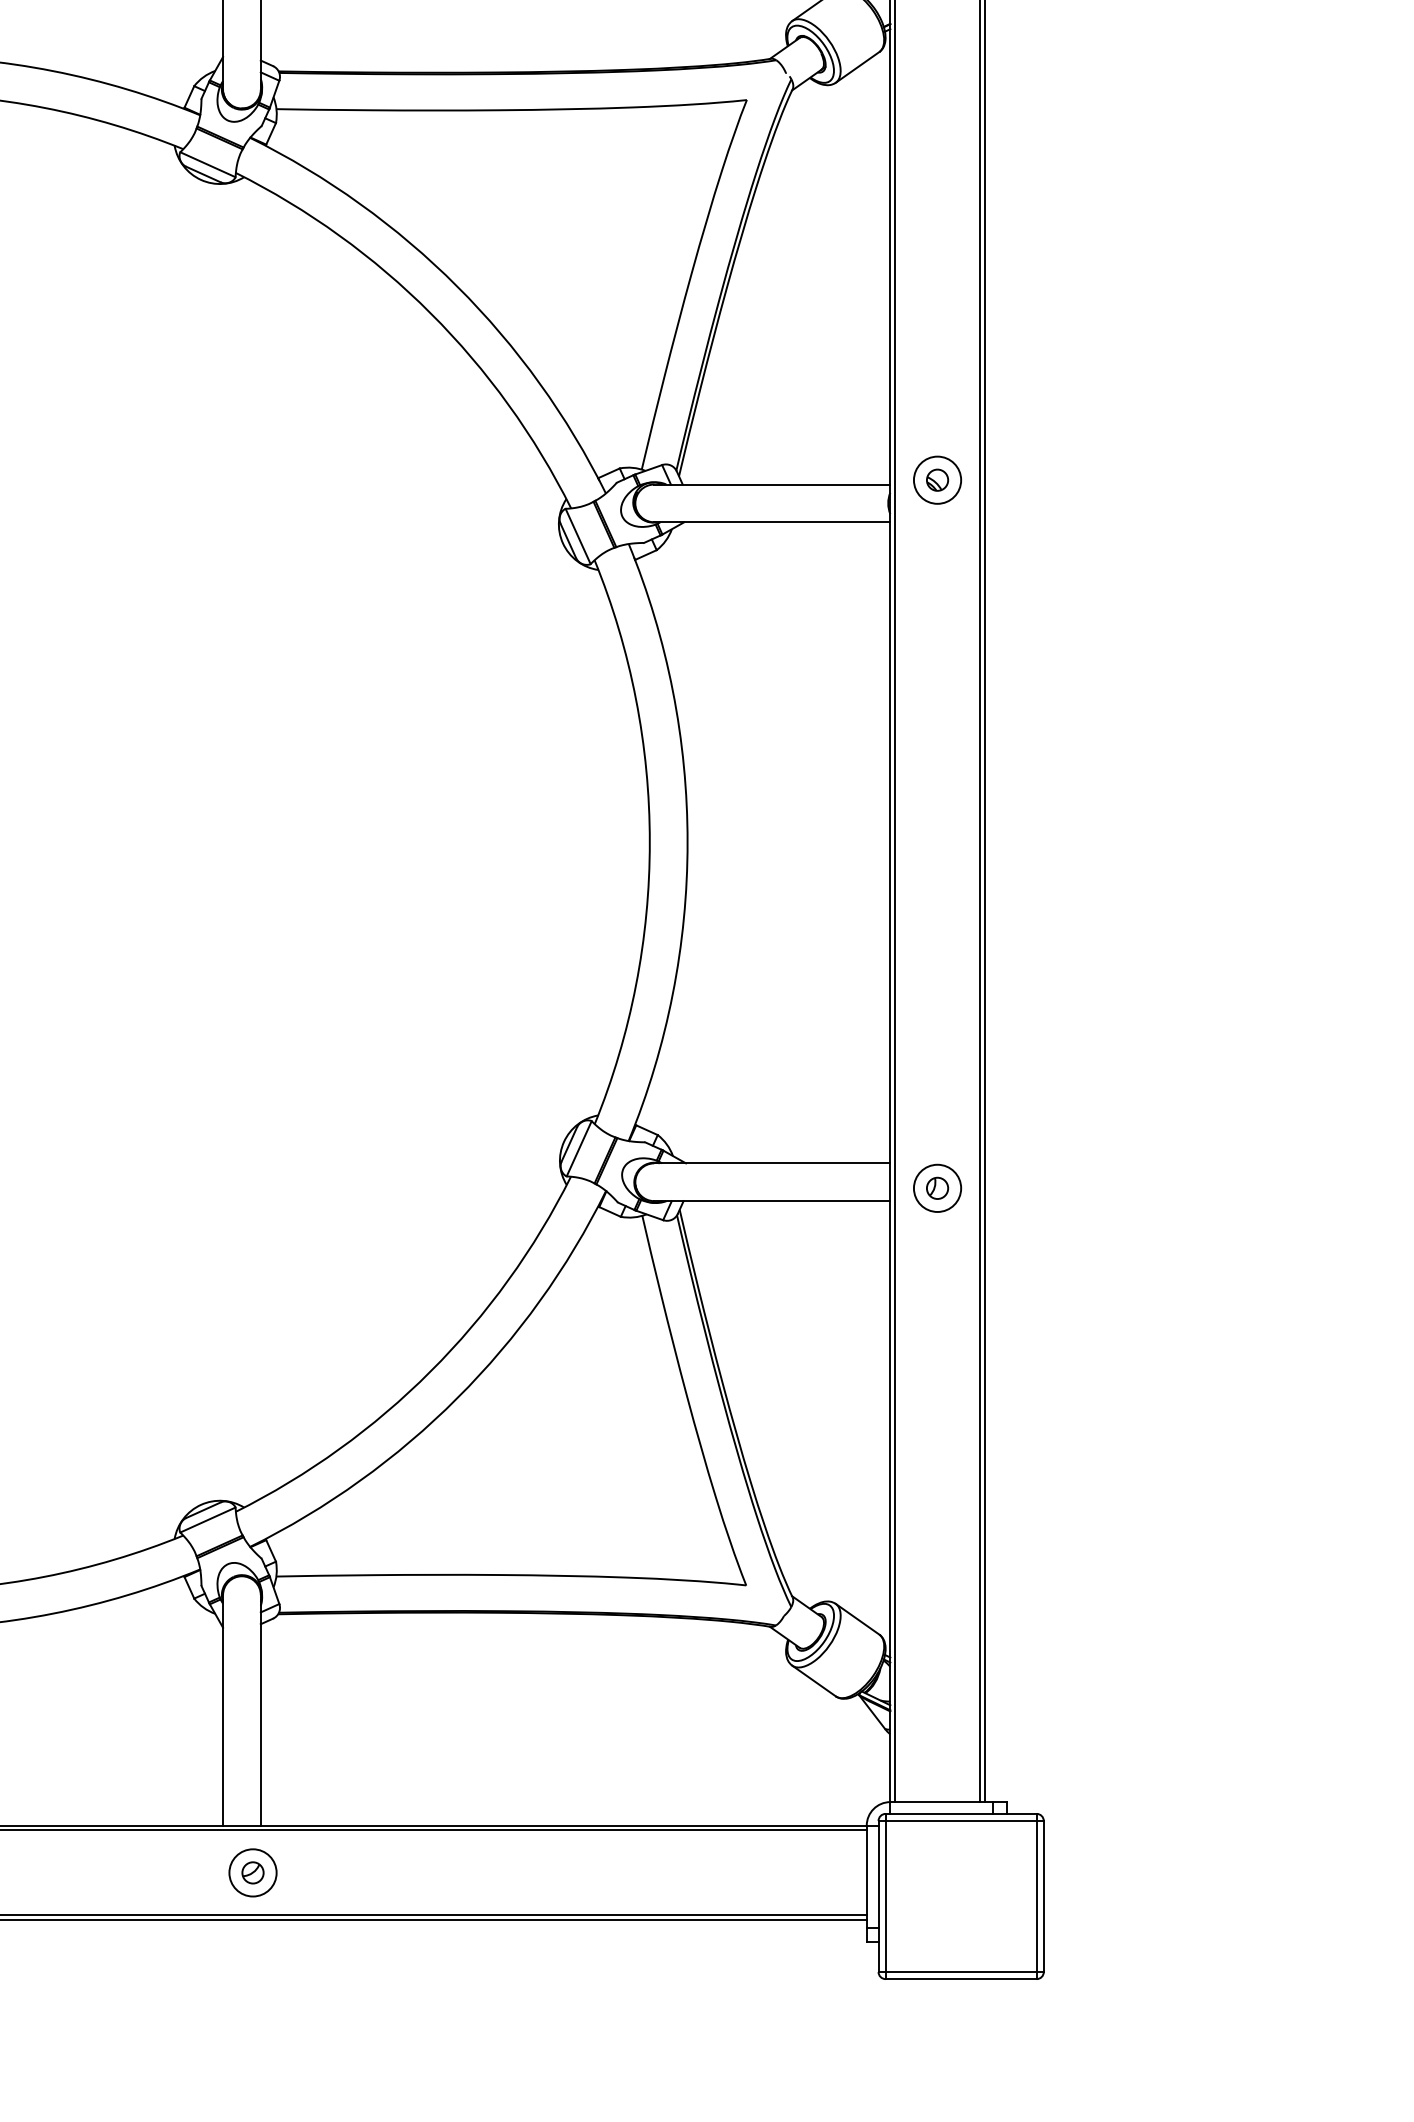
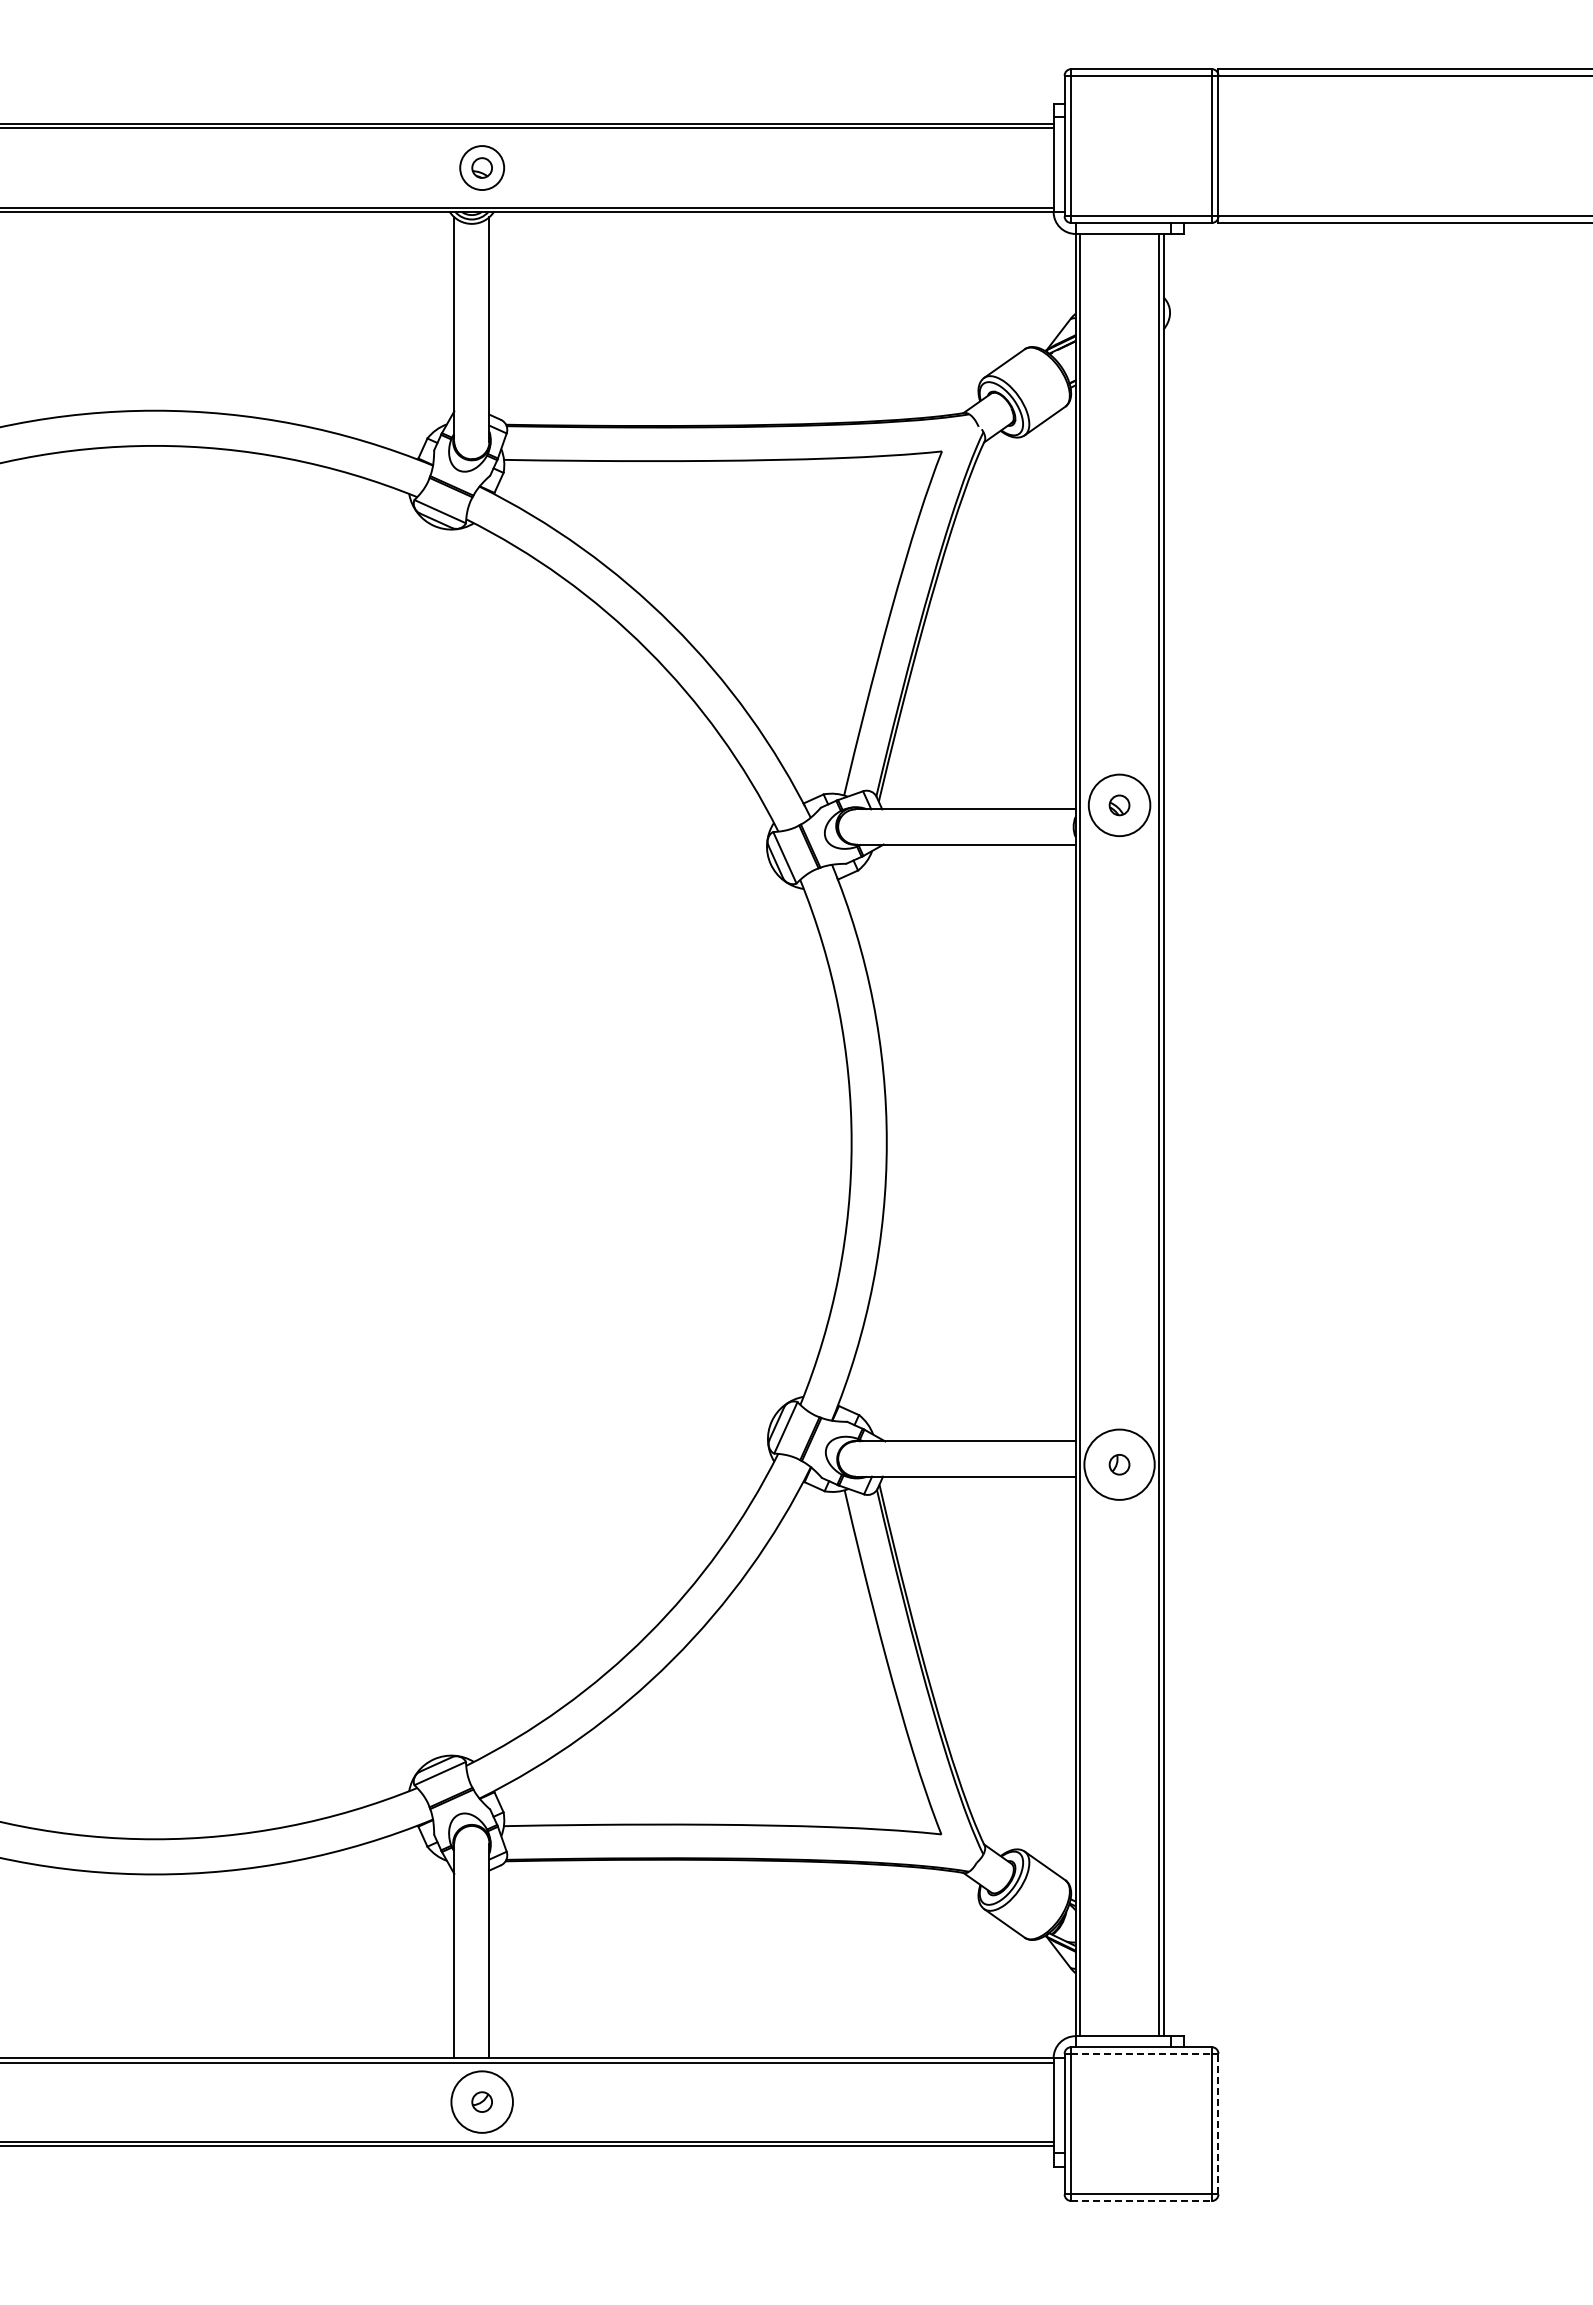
circle: (937, 480) -> (1119, 805), size x1.4
circle: (937, 1188) -> (1119, 1464), size x1.6
line: (962, 1820) -> (1142, 2053), solid -> dashed
circle: (253, 1873) -> (482, 2102), size x1.4
line: (1043, 1895) -> (1218, 2123), solid -> dashed
line: (962, 1979) -> (1142, 2201), solid -> dashed

